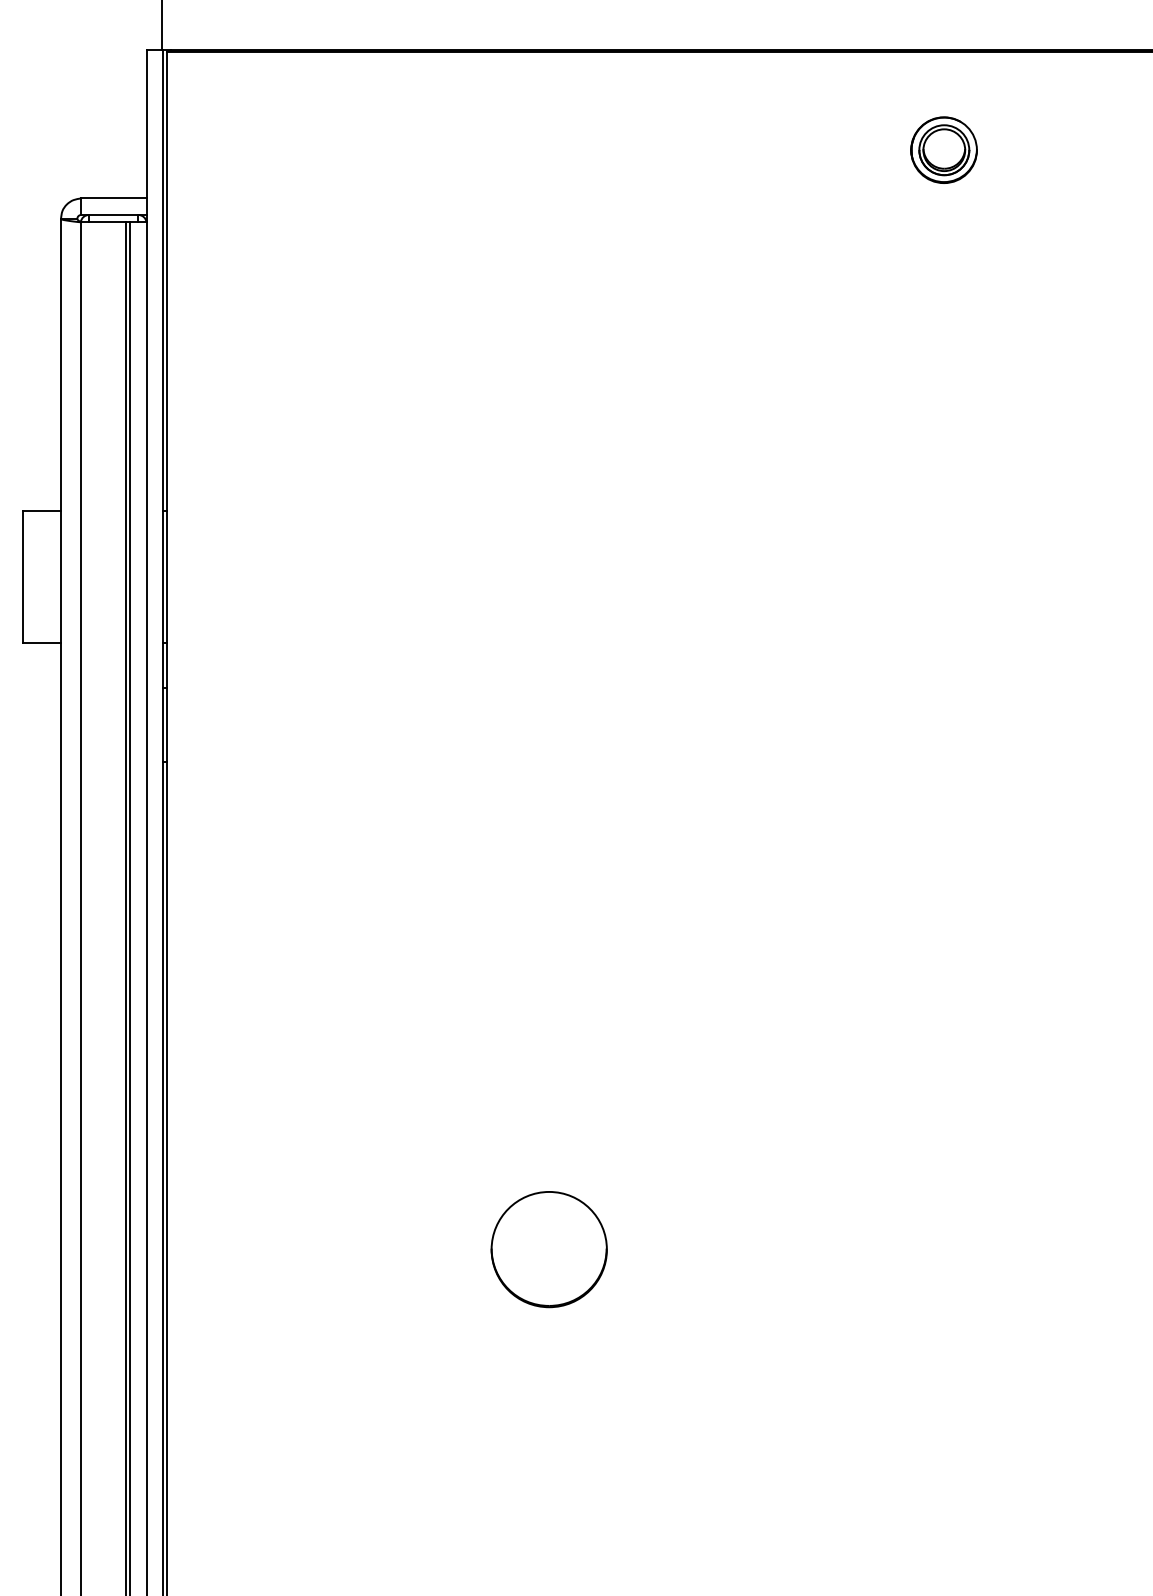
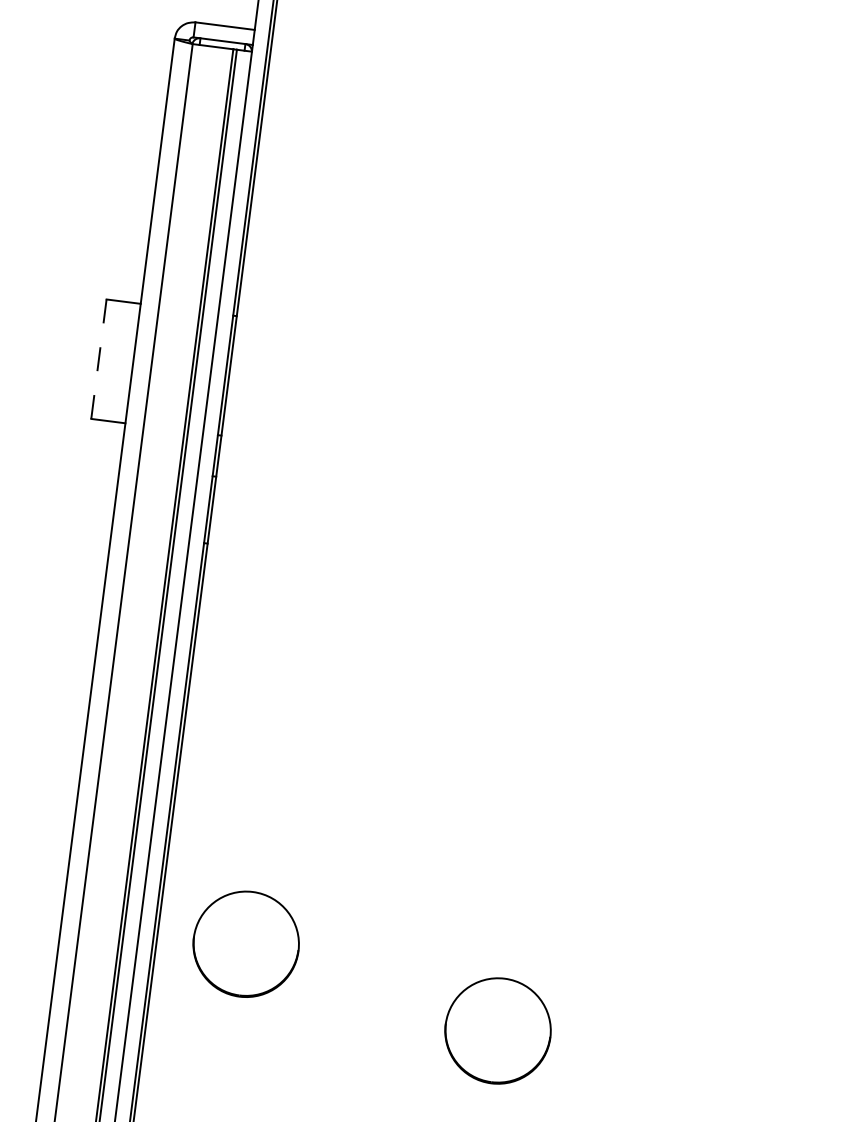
line: (23, 576) -> (99, 358), solid -> dashed
part: (263, 1190) -> (245, 944), added

